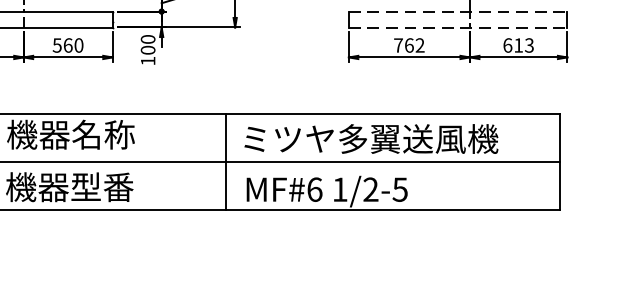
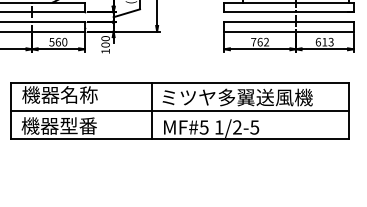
line: (457, 12) -> (288, 22), dashed -> solid
line: (457, 27) -> (288, 31), dashed -> solid
text: (313, 189) -> (203, 127), MF#6 -> MF#5

